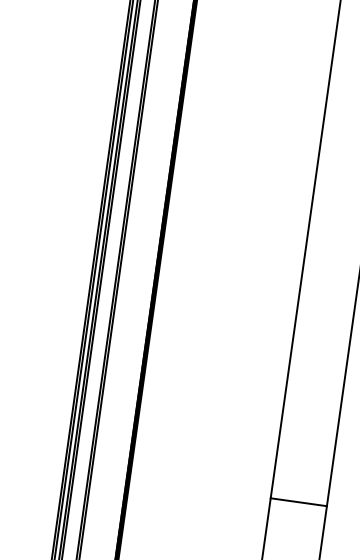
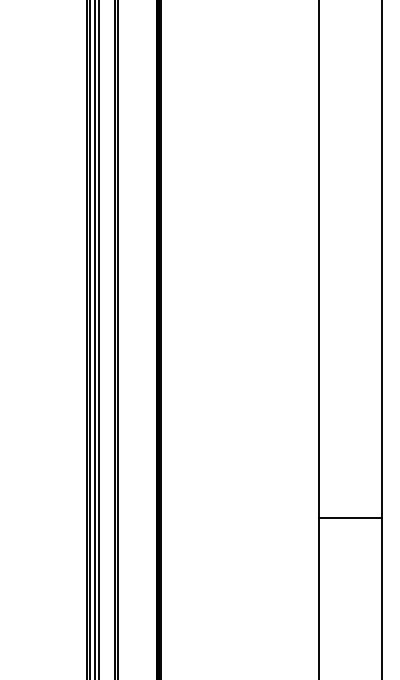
line: (298, 501) -> (349, 517), moved

